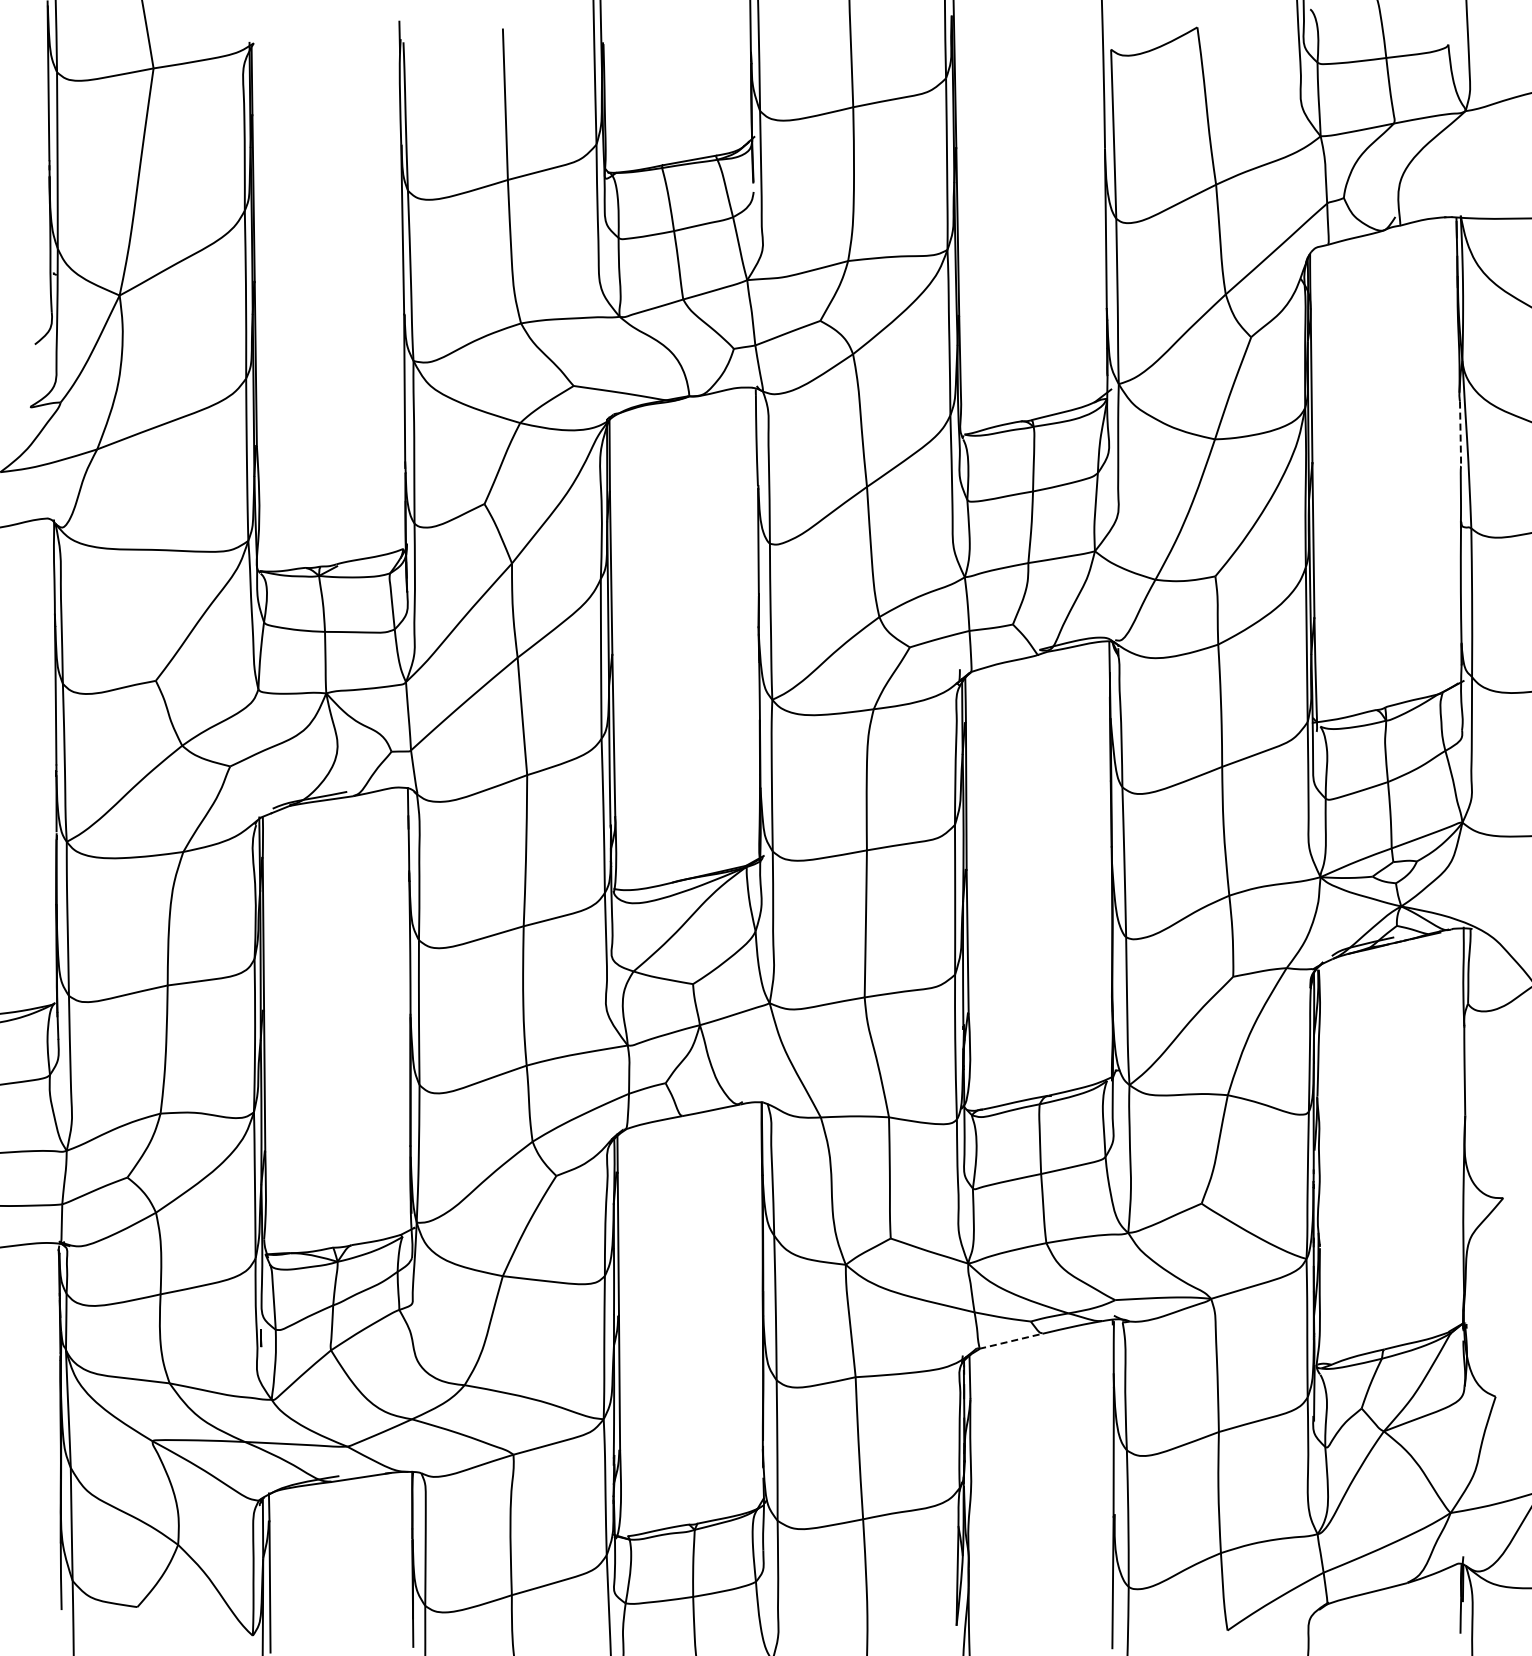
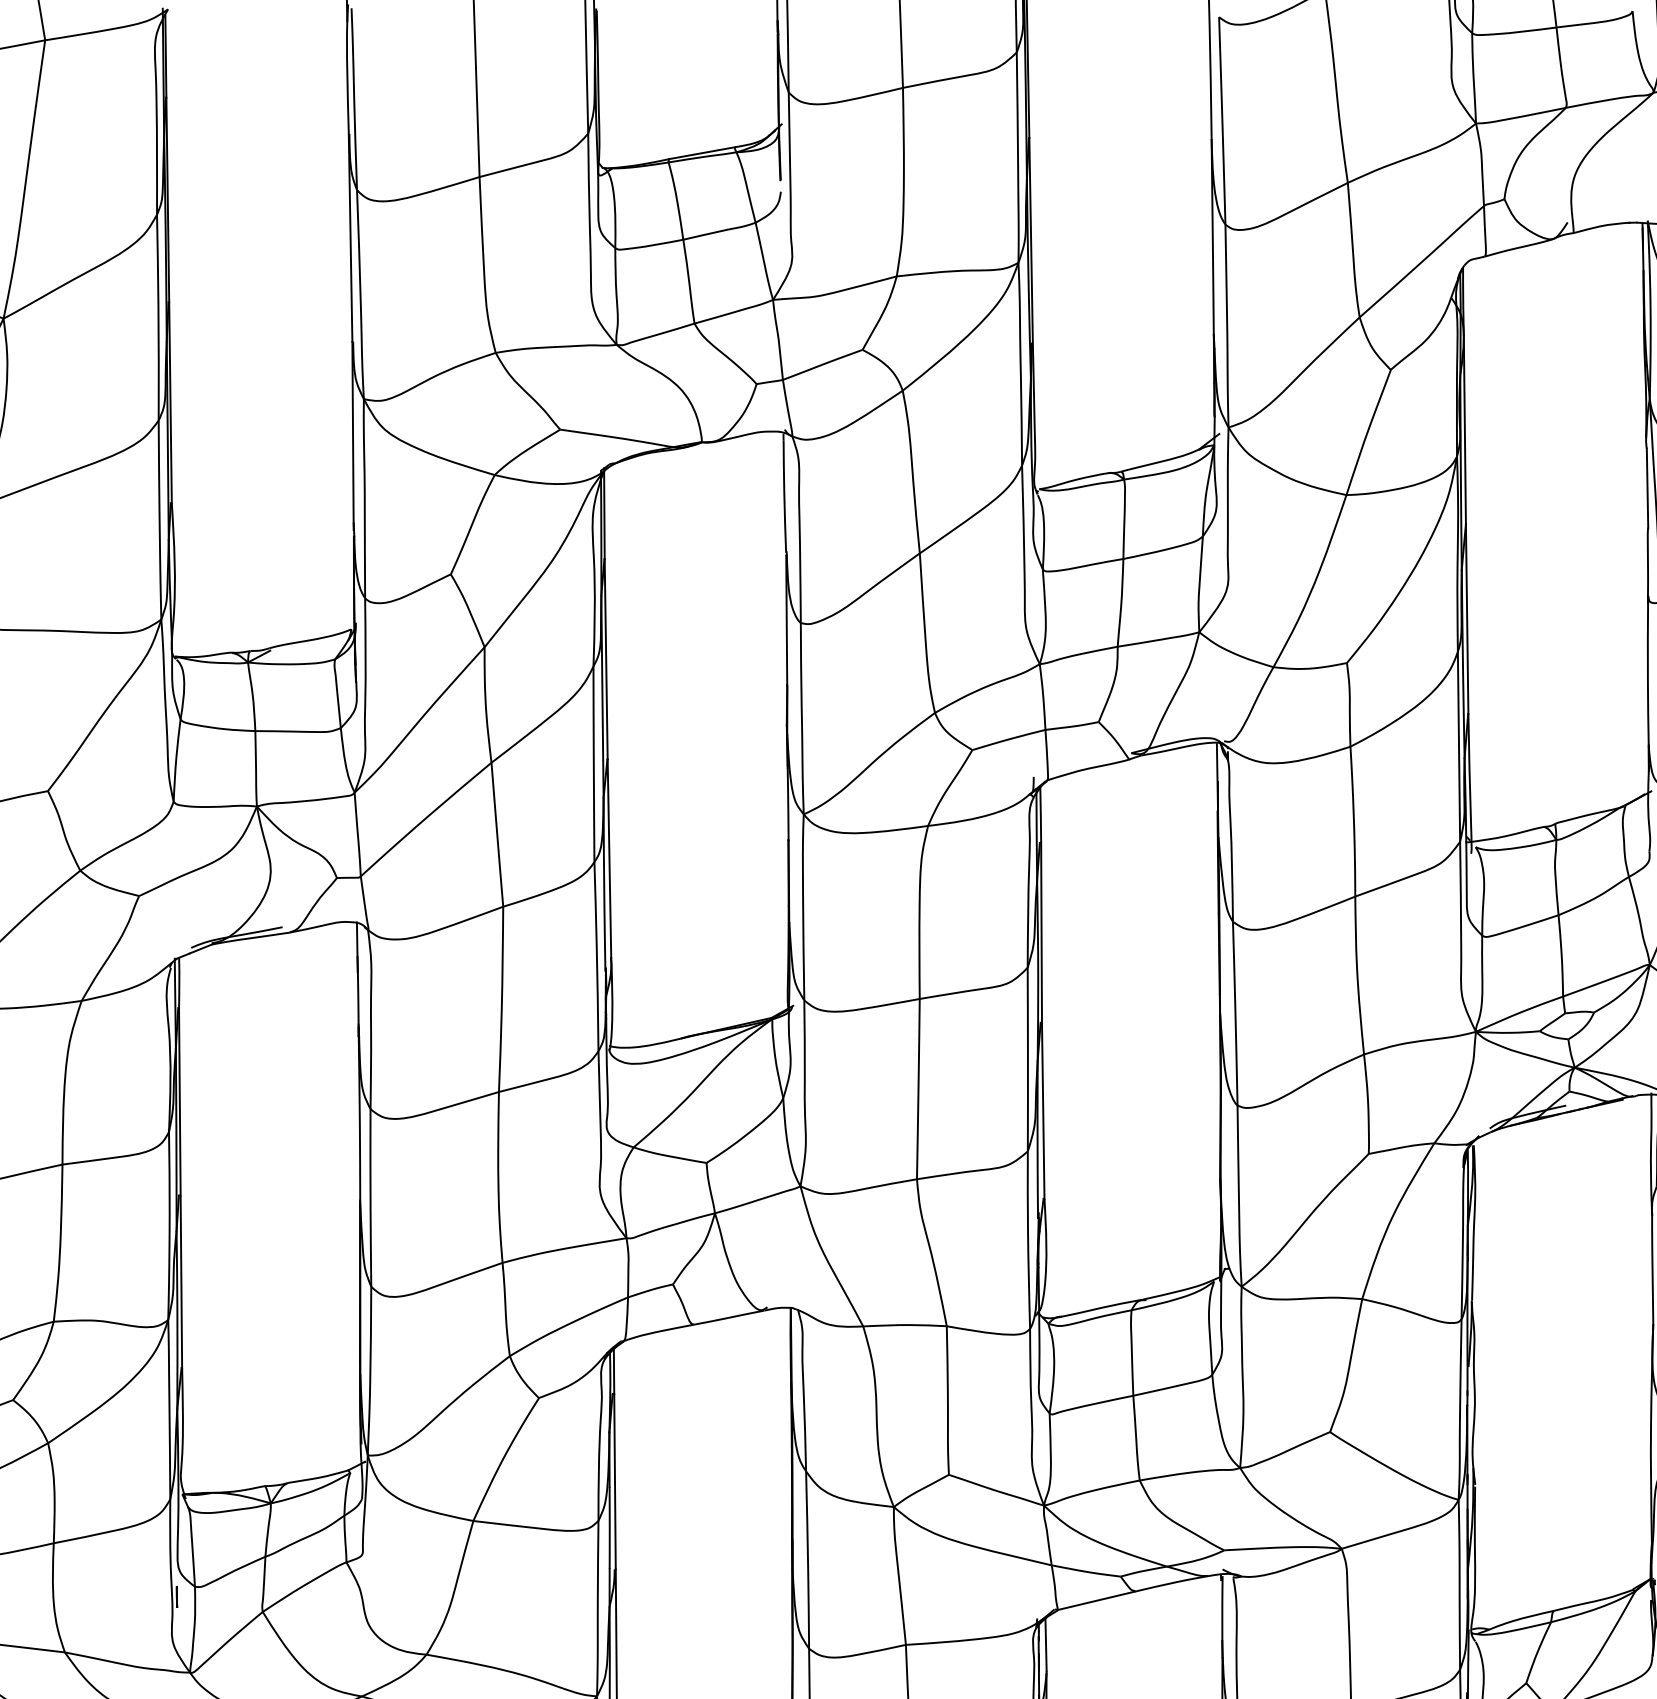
line: (1460, 434) -> (1647, 489), dashed -> solid
line: (1010, 1341) -> (1095, 1601), dashed -> solid

